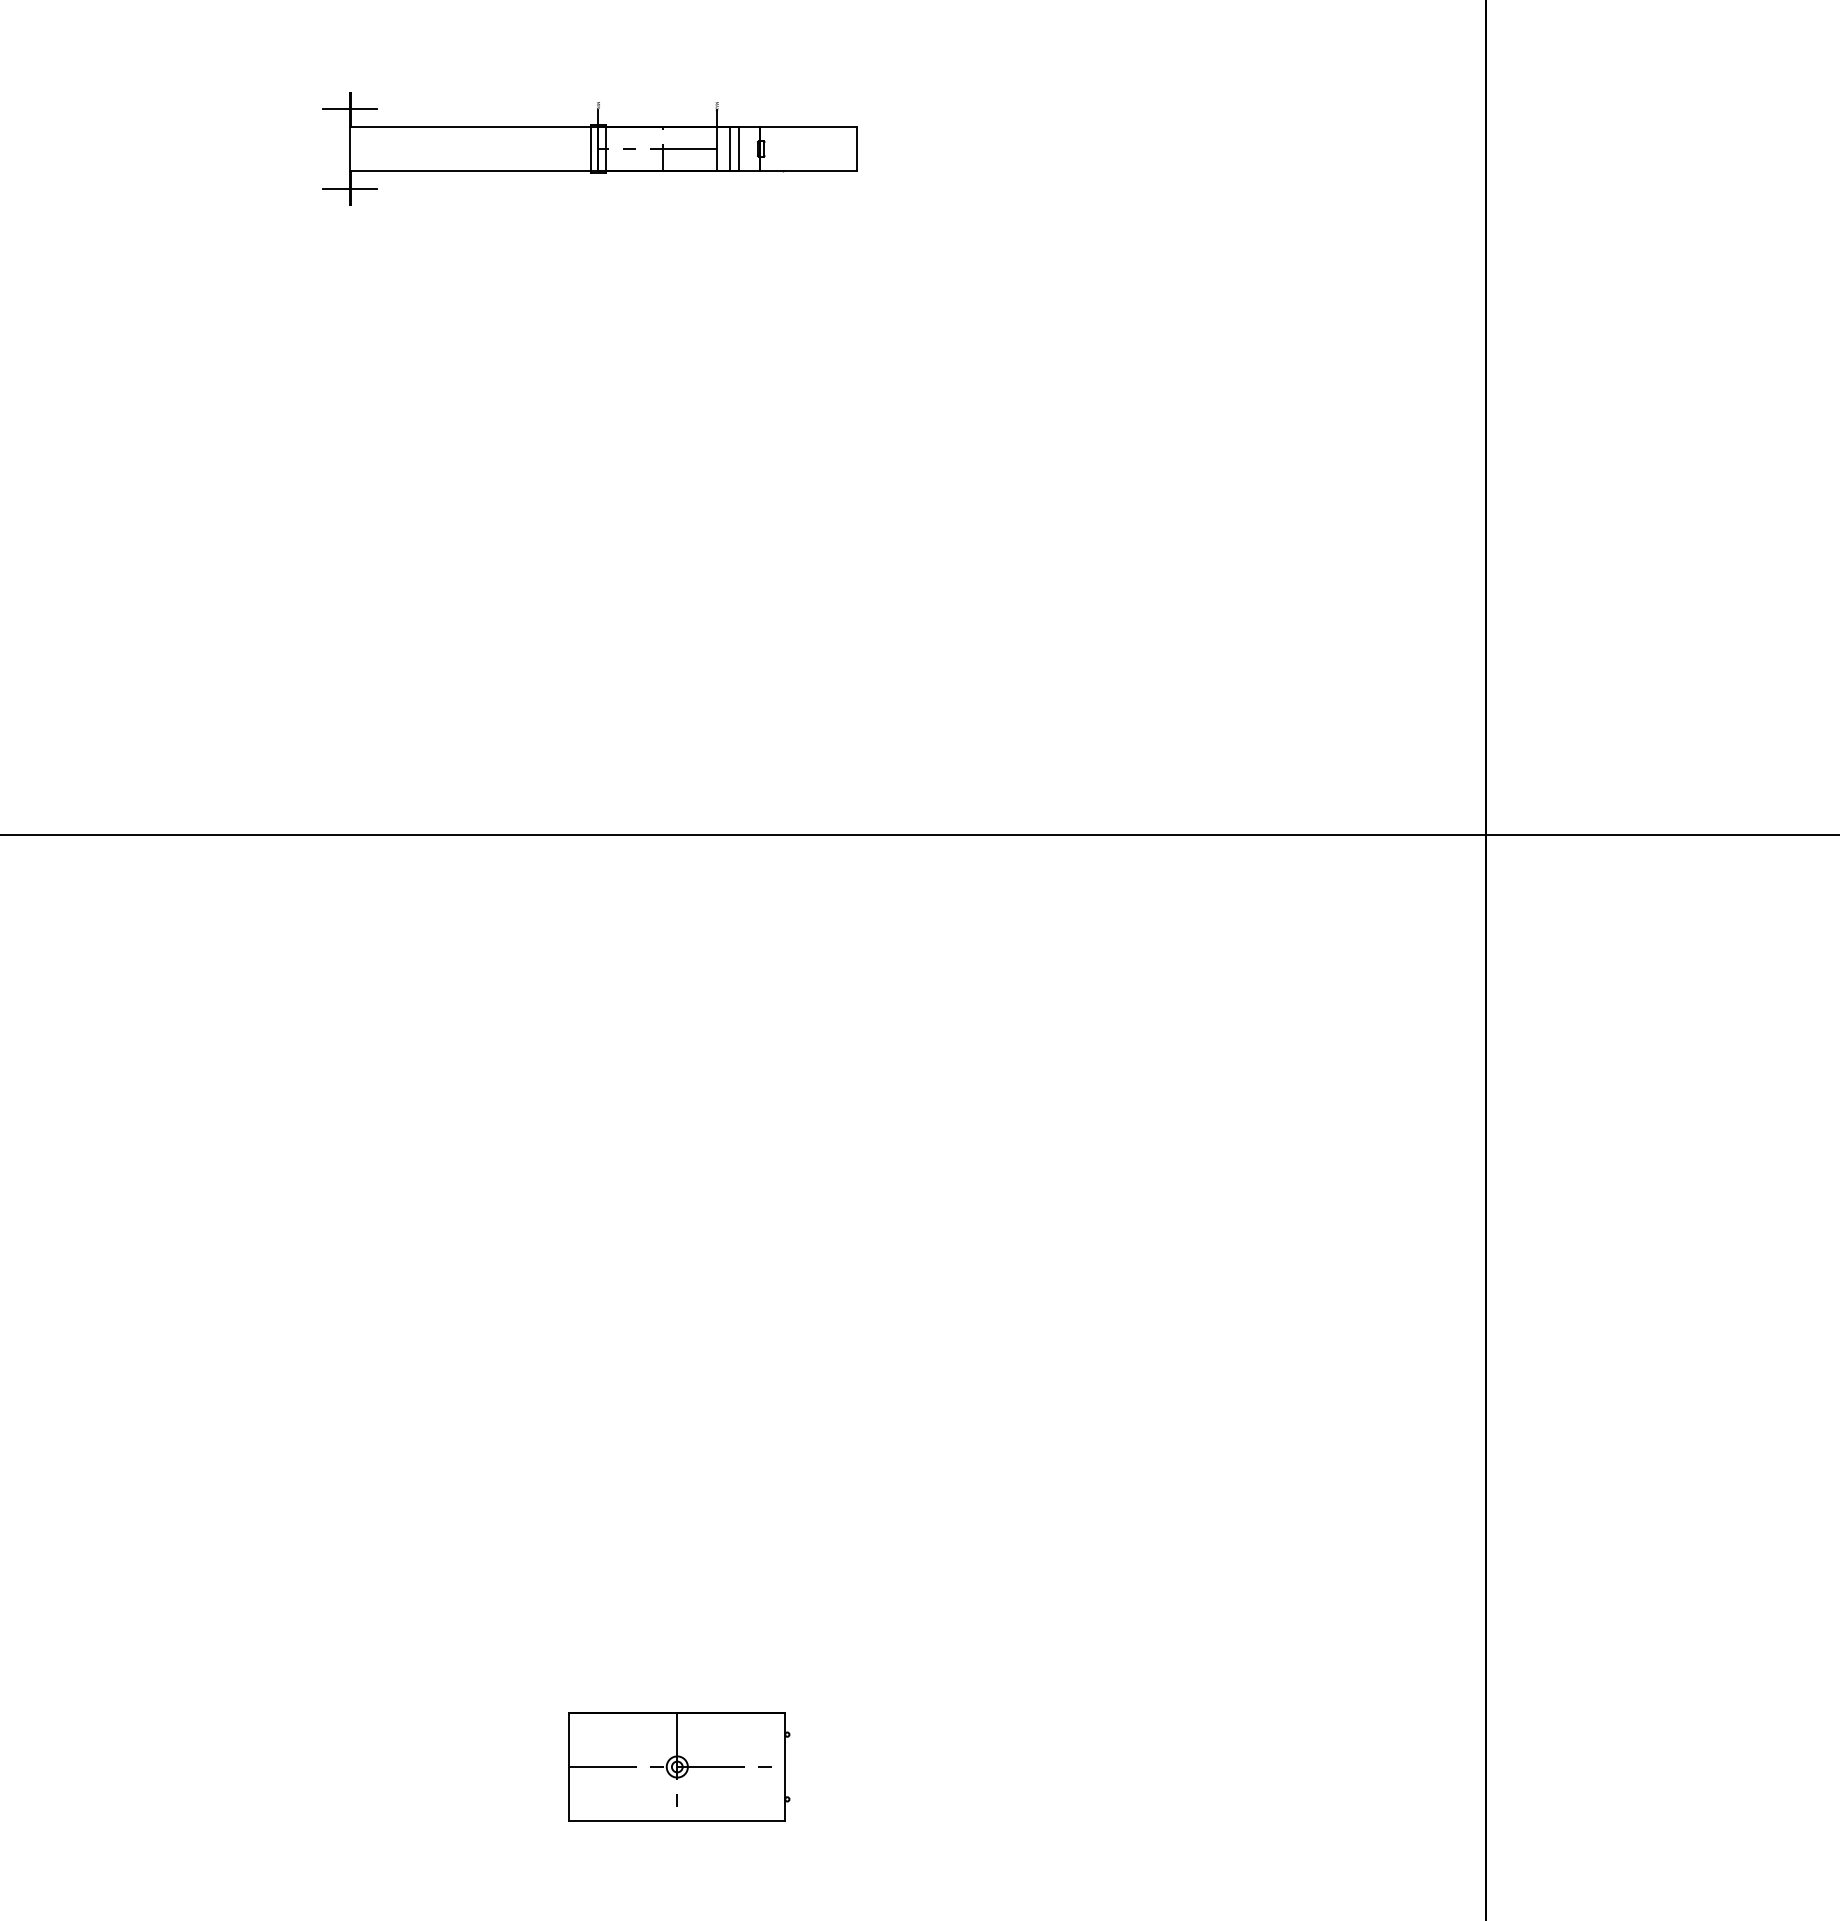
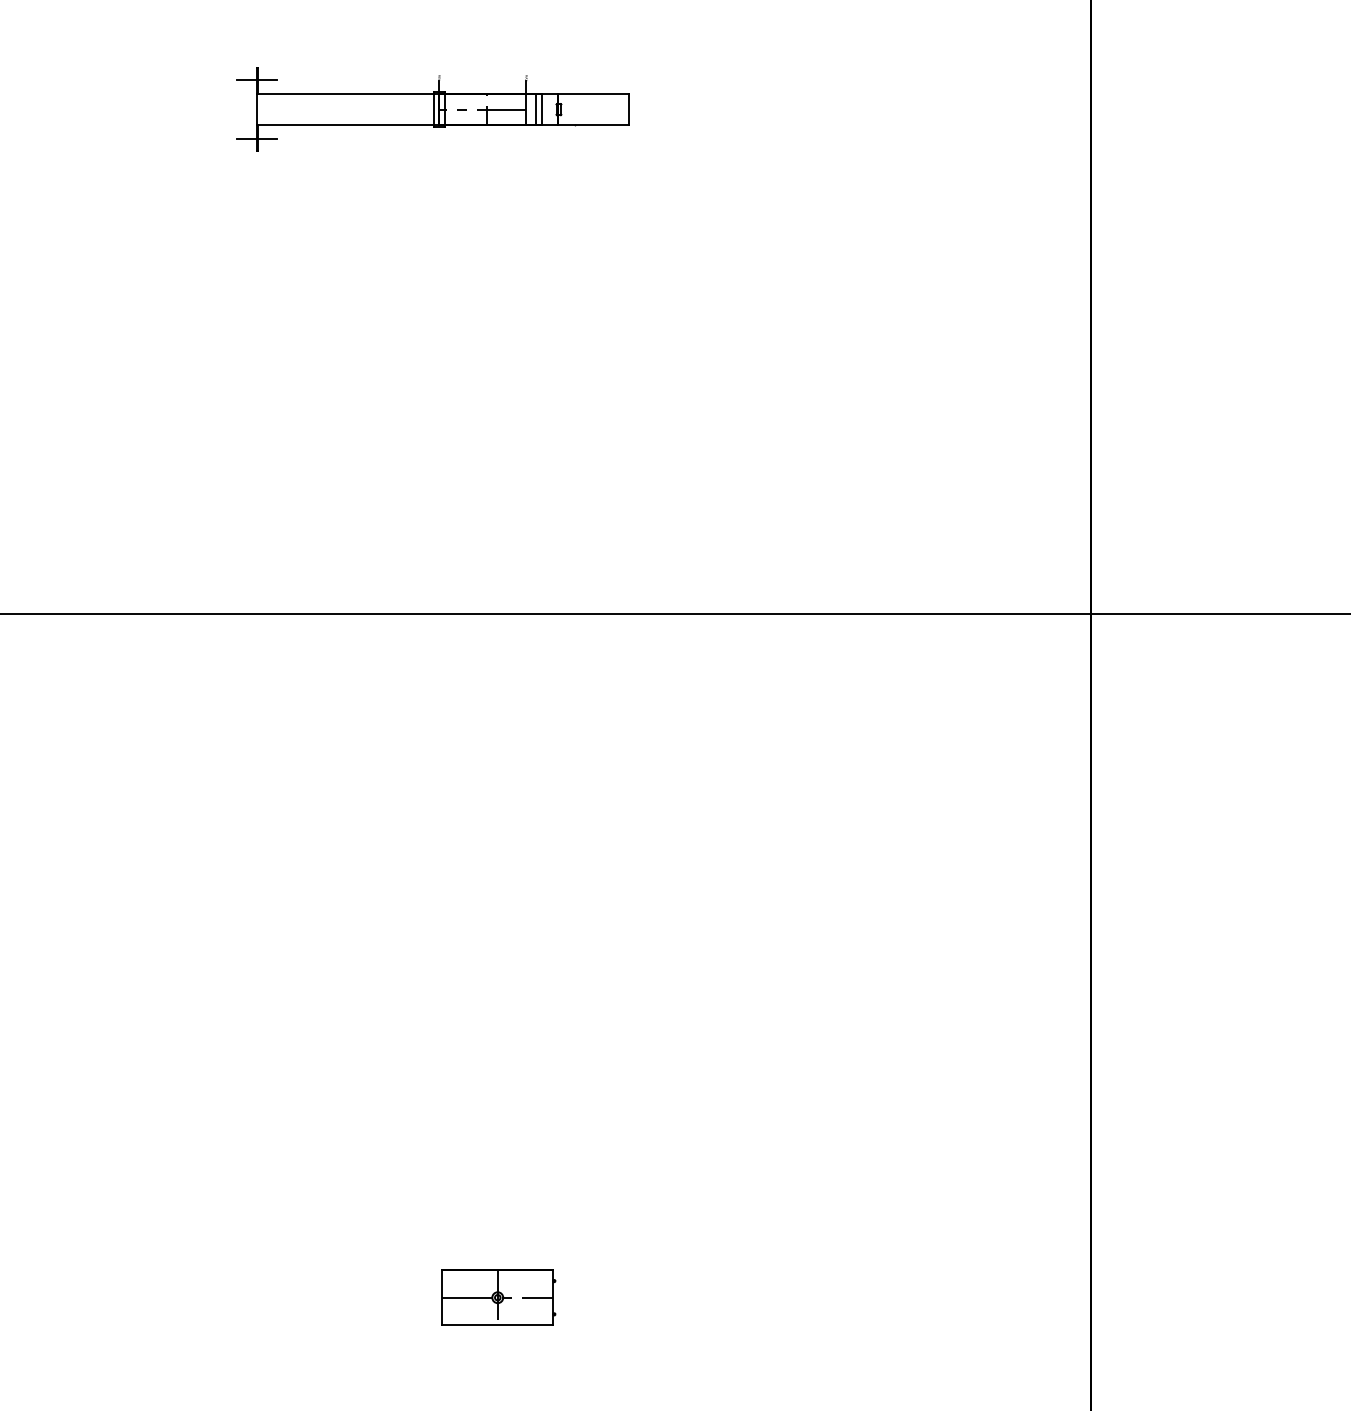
part: (679, 1766) -> (498, 1297), size x0.7

